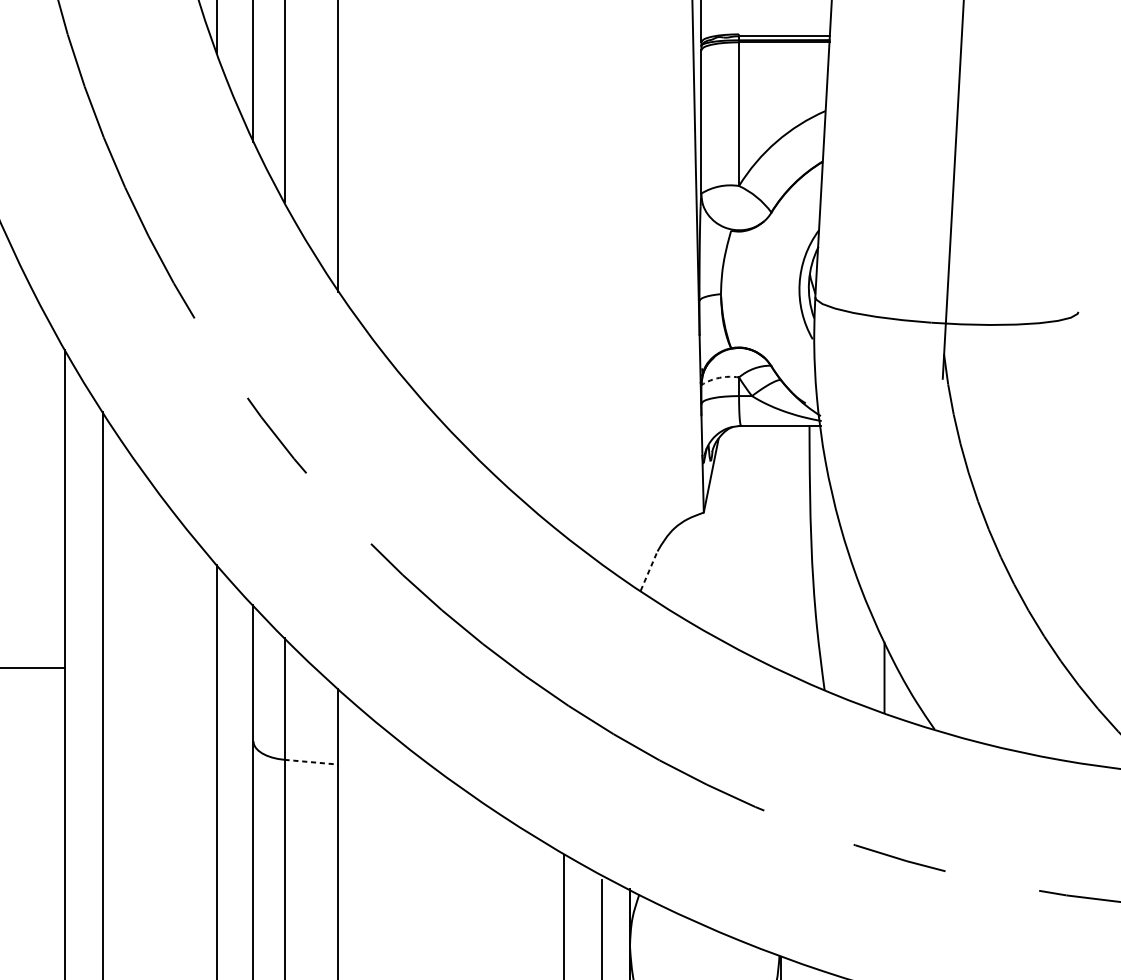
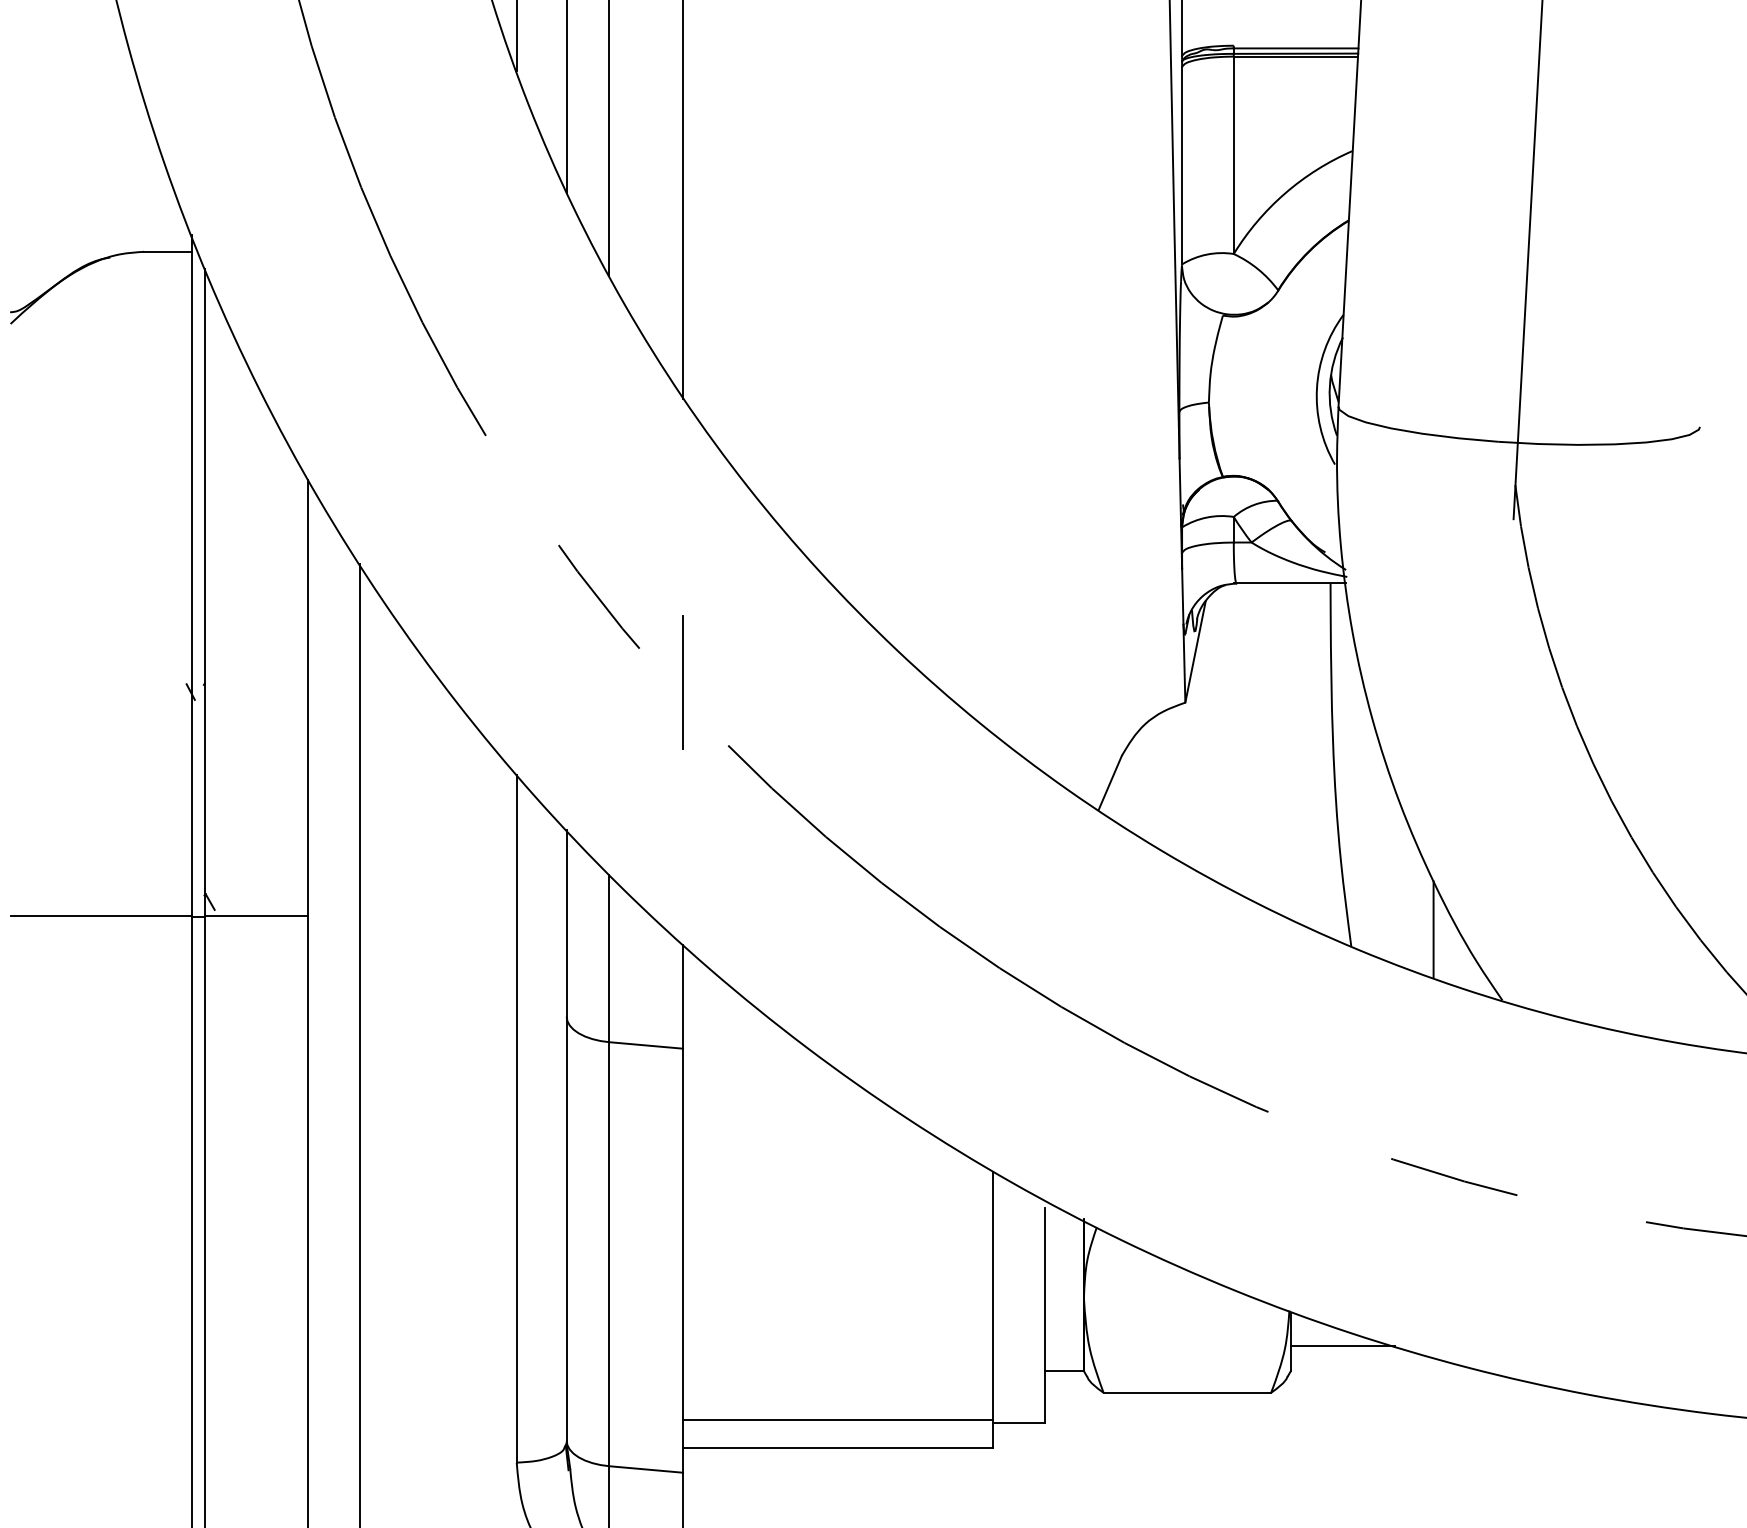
arc: (719, 377) -> (1207, 517), dashed -> solid
line: (337, 497) -> (682, 682), added
line: (649, 570) -> (1110, 782), dashed -> solid
line: (311, 762) -> (646, 1045), dashed -> solid

